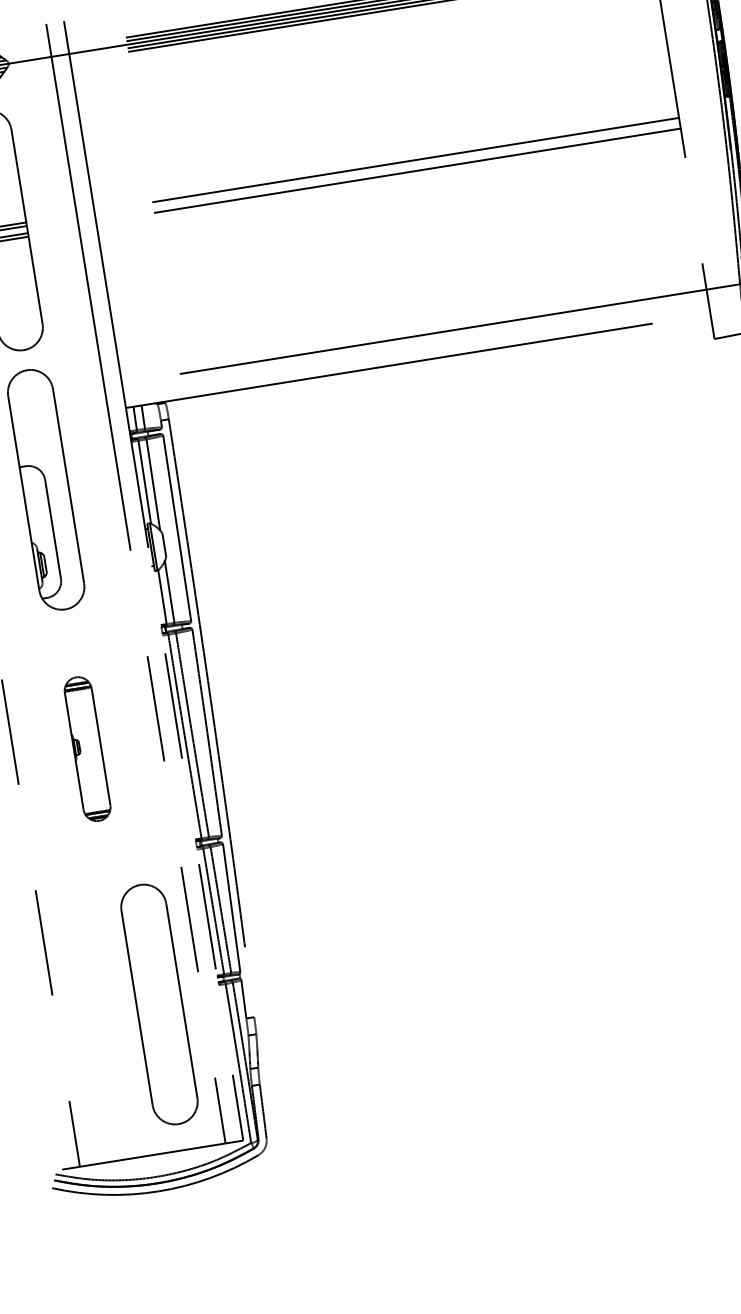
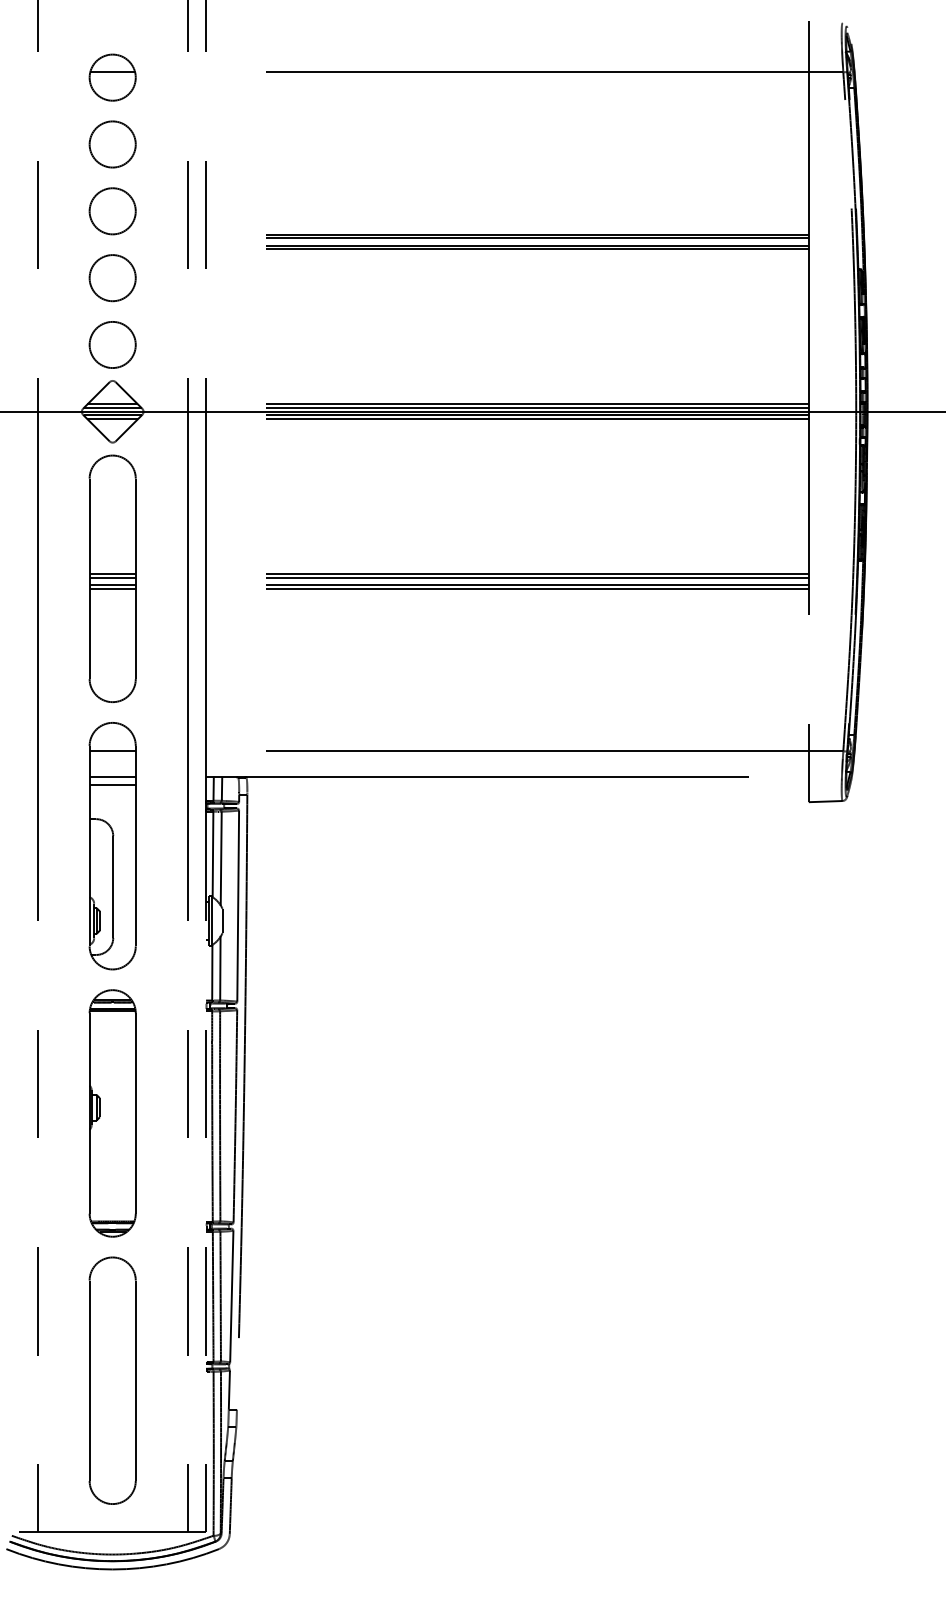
line: (387, 167) -> (507, 577), added
line: (389, 178) -> (507, 588), added
line: (31, 398) -> (112, 751), added
line: (35, 422) -> (112, 776), added
line: (36, 431) -> (112, 785), added
part: (87, 749) -> (112, 1113), size x1.67
part: (159, 1004) -> (112, 1380), moved

